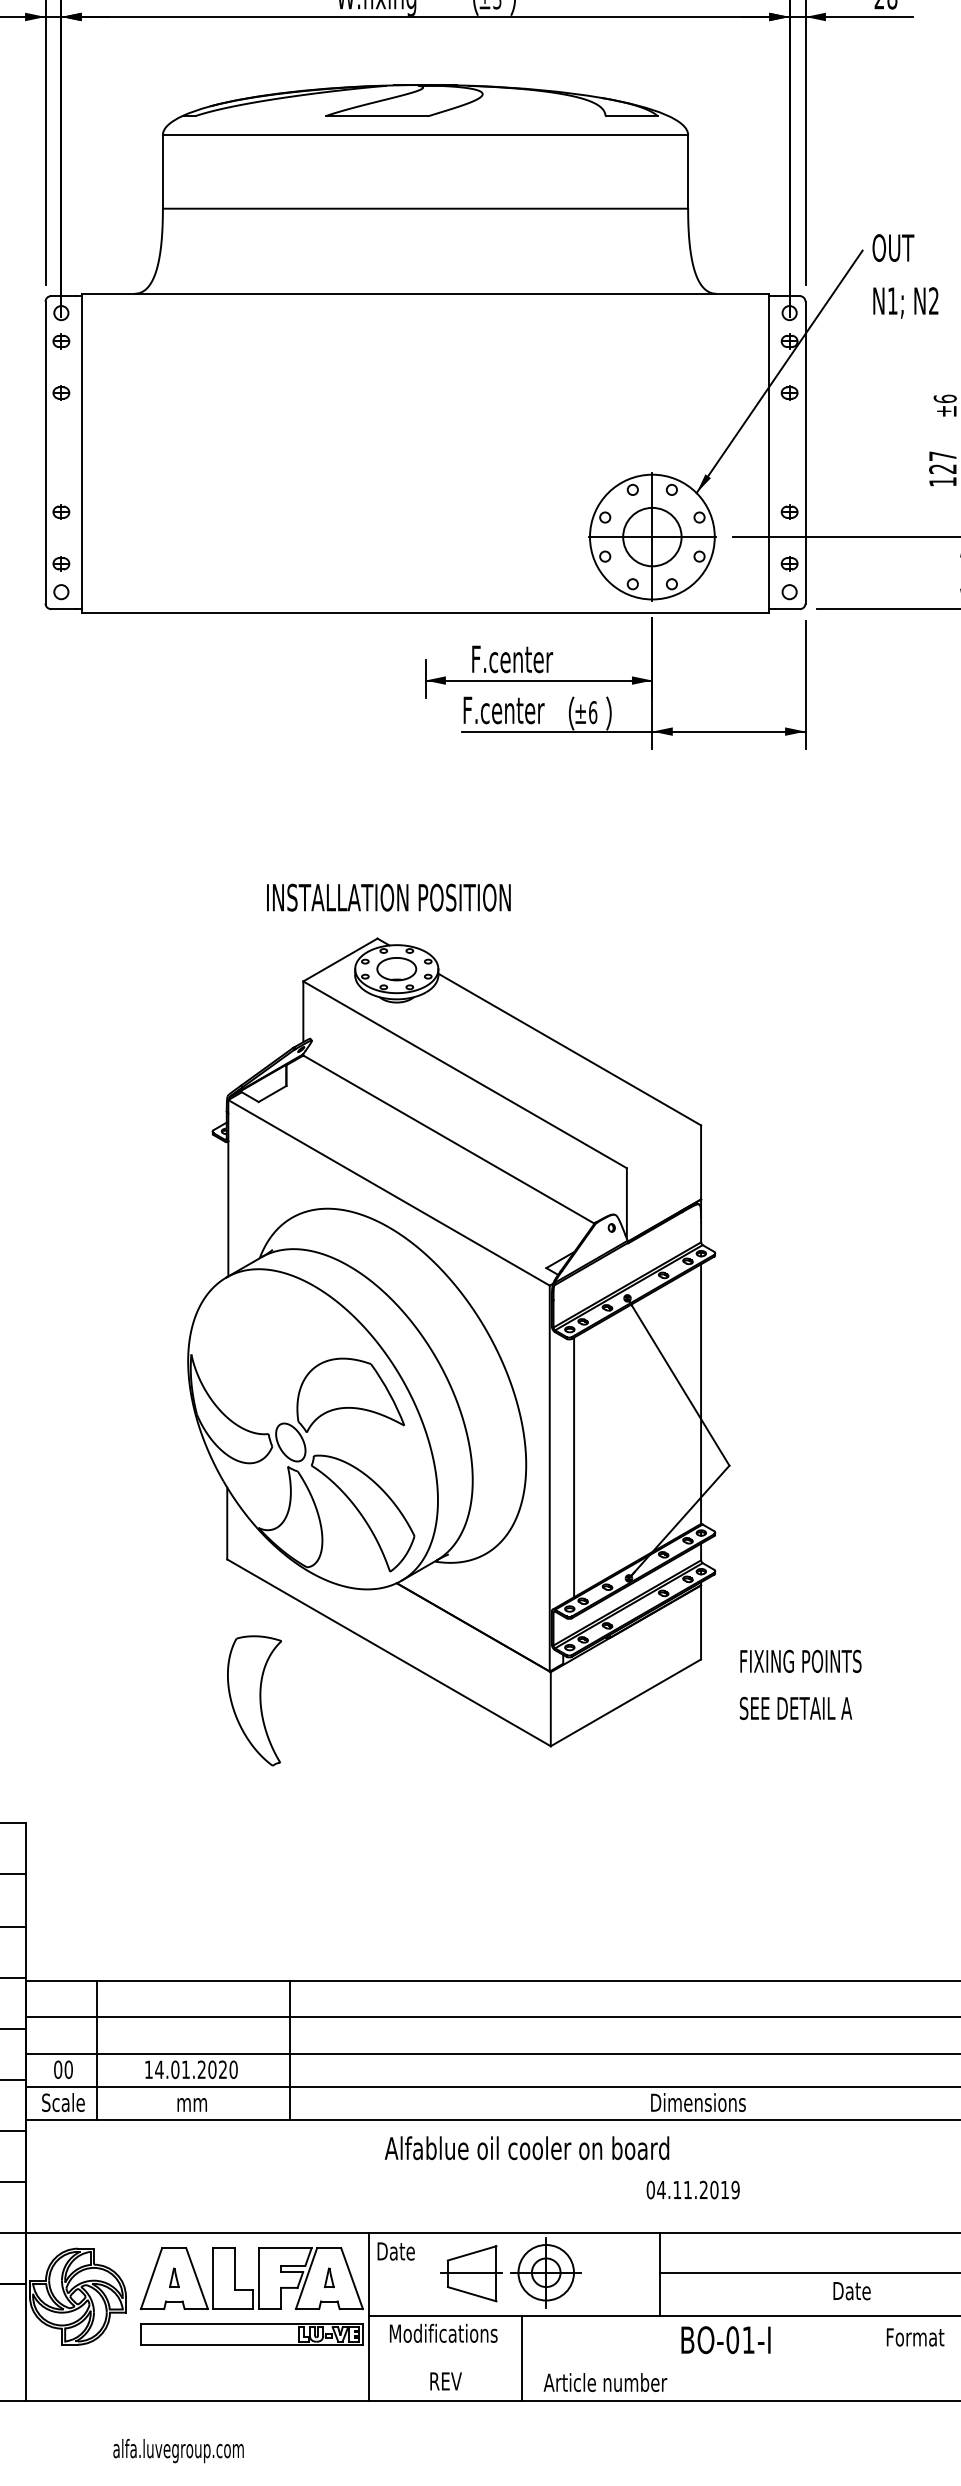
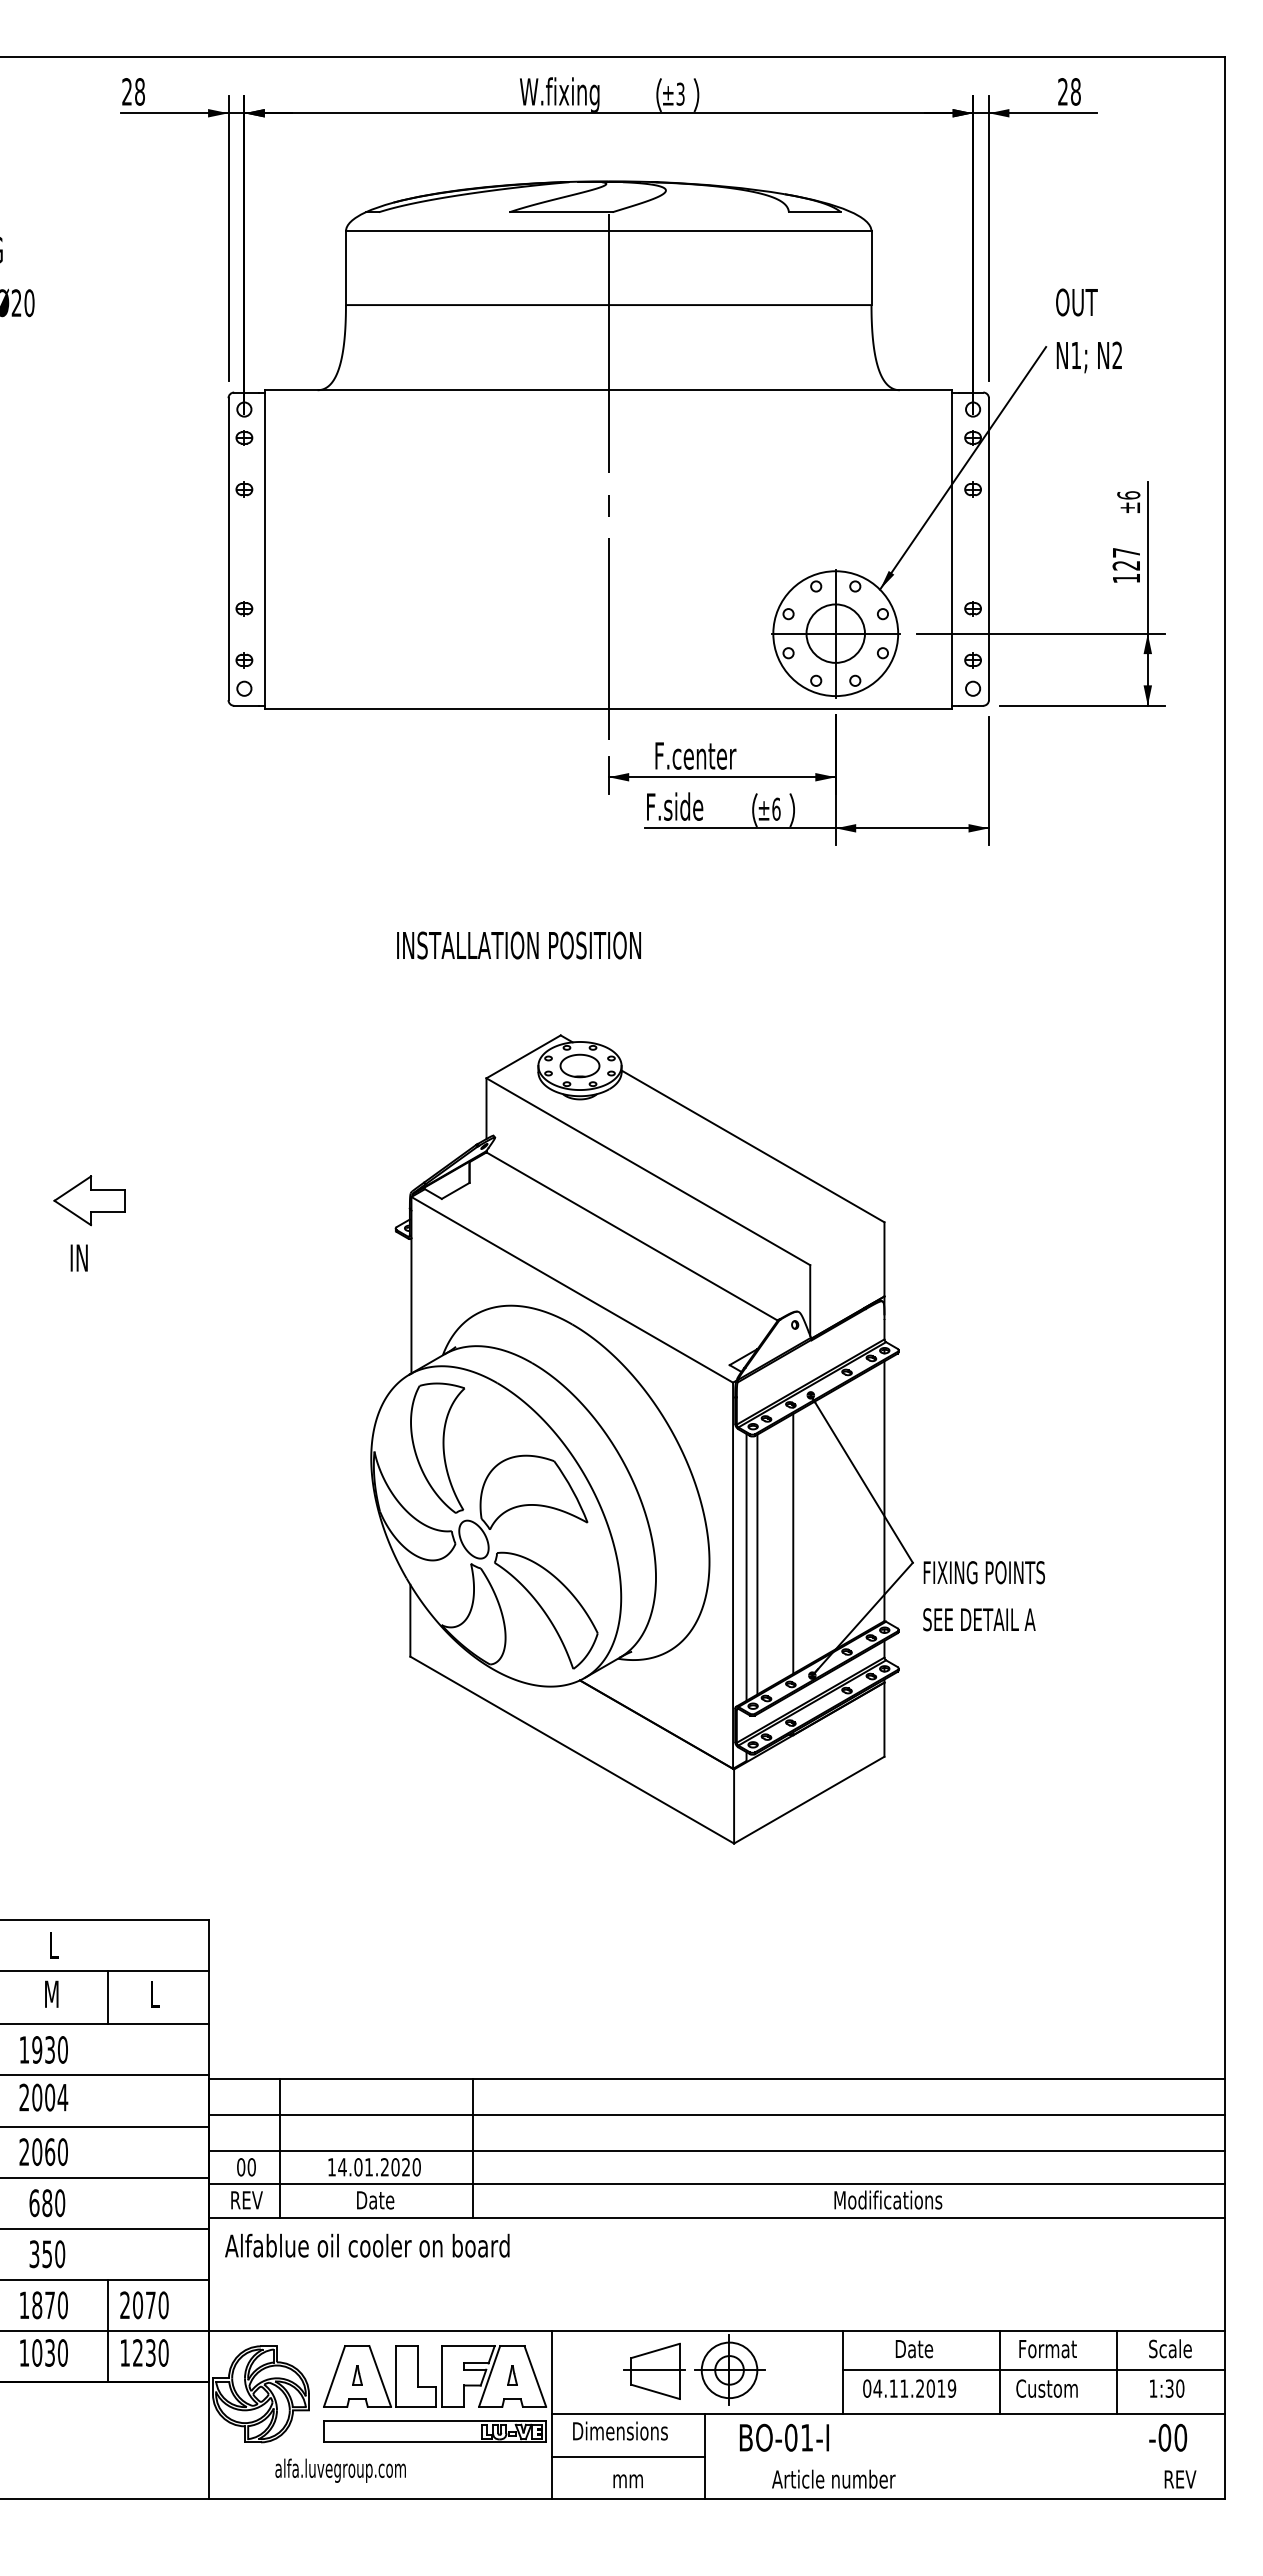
text: (904, 276) -> (1088, 330), moved
line: (425, 380) -> (608, 476), added
text: (512, 709) -> (695, 806), F.center -> F.side
text: (388, 897) -> (518, 945), moved
line: (610, 1446) -> (793, 1543), added
line: (563, 1469) -> (746, 1566), added
text: (800, 1685) -> (983, 1596), moved
part: (254, 1700) -> (437, 1447), moved
text: (63, 2101) -> (246, 2199), Scale -> REV
text: (706, 2101) -> (889, 2199), Dimensions -> Modifications
text: (192, 2102) -> (375, 2200), mm -> Date
text: (527, 2147) -> (367, 2245), moved
text: (693, 2189) -> (909, 2388), moved
text: (396, 2251) -> (914, 2349), moved
line: (817, 2273) -> (1000, 2371), added
line: (933, 2273) -> (1117, 2371), added
text: (863, 2290) -> (1046, 2388), Date -> Custom
text: (444, 2332) -> (627, 2430), Modifications -> Dimensions
text: (914, 2337) -> (1047, 2349), moved
text: (725, 2339) -> (783, 2437), moved
line: (445, 2359) -> (628, 2457), added
text: (446, 2381) -> (629, 2479), REV -> mm
text: (605, 2381) -> (833, 2478), moved
text: (178, 2450) -> (340, 2470), moved

